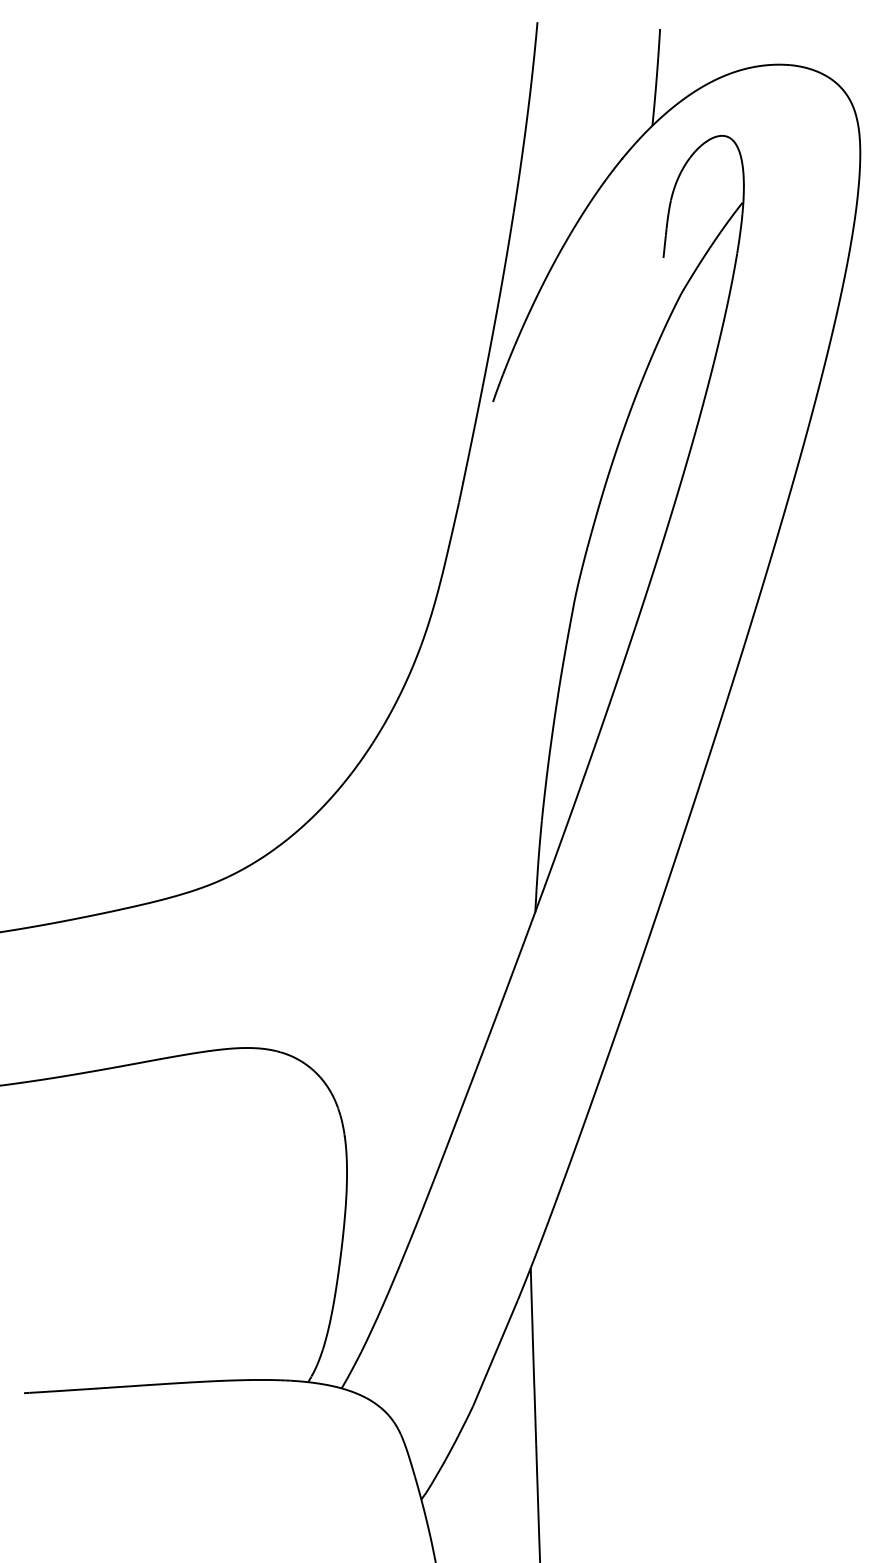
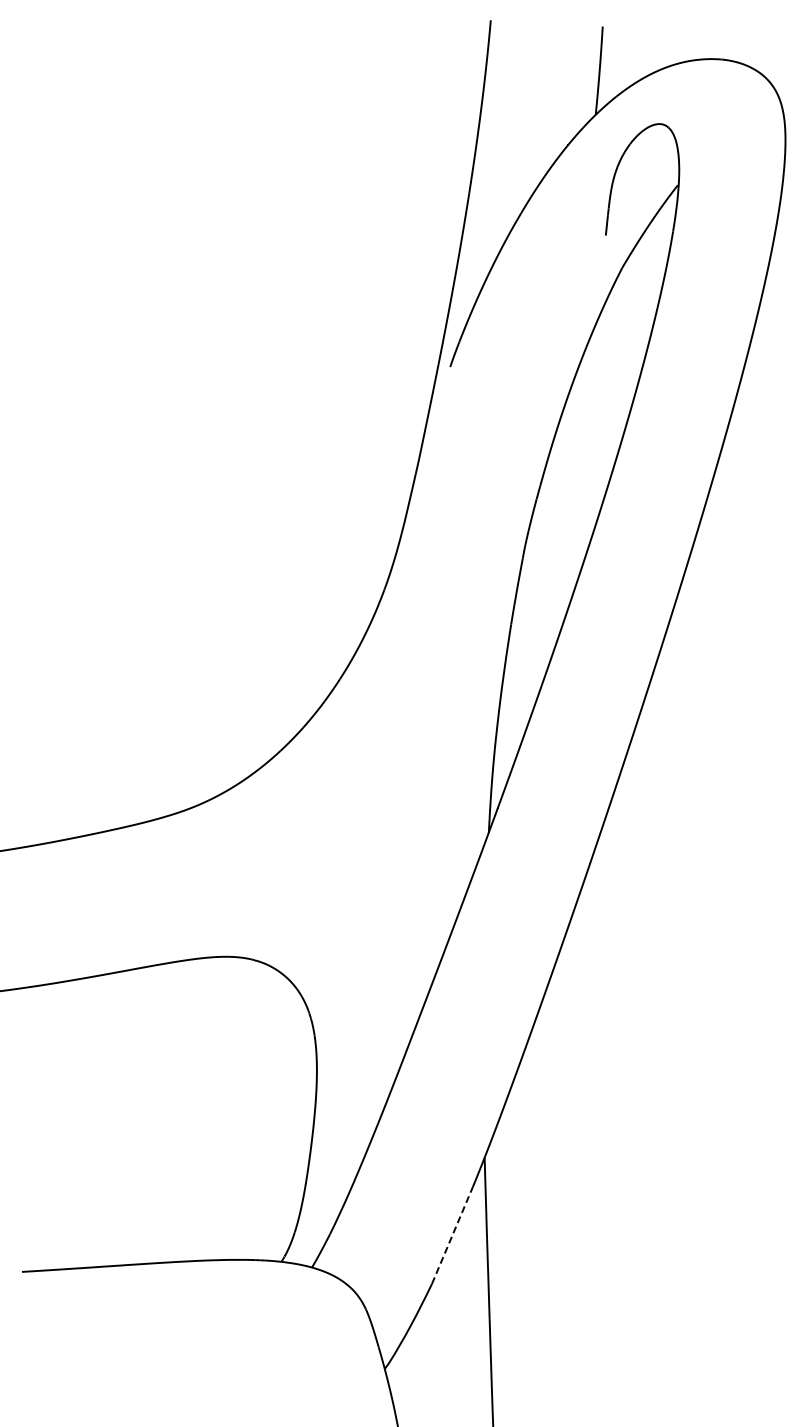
line: (495, 1353) -> (452, 1235), solid -> dashed

